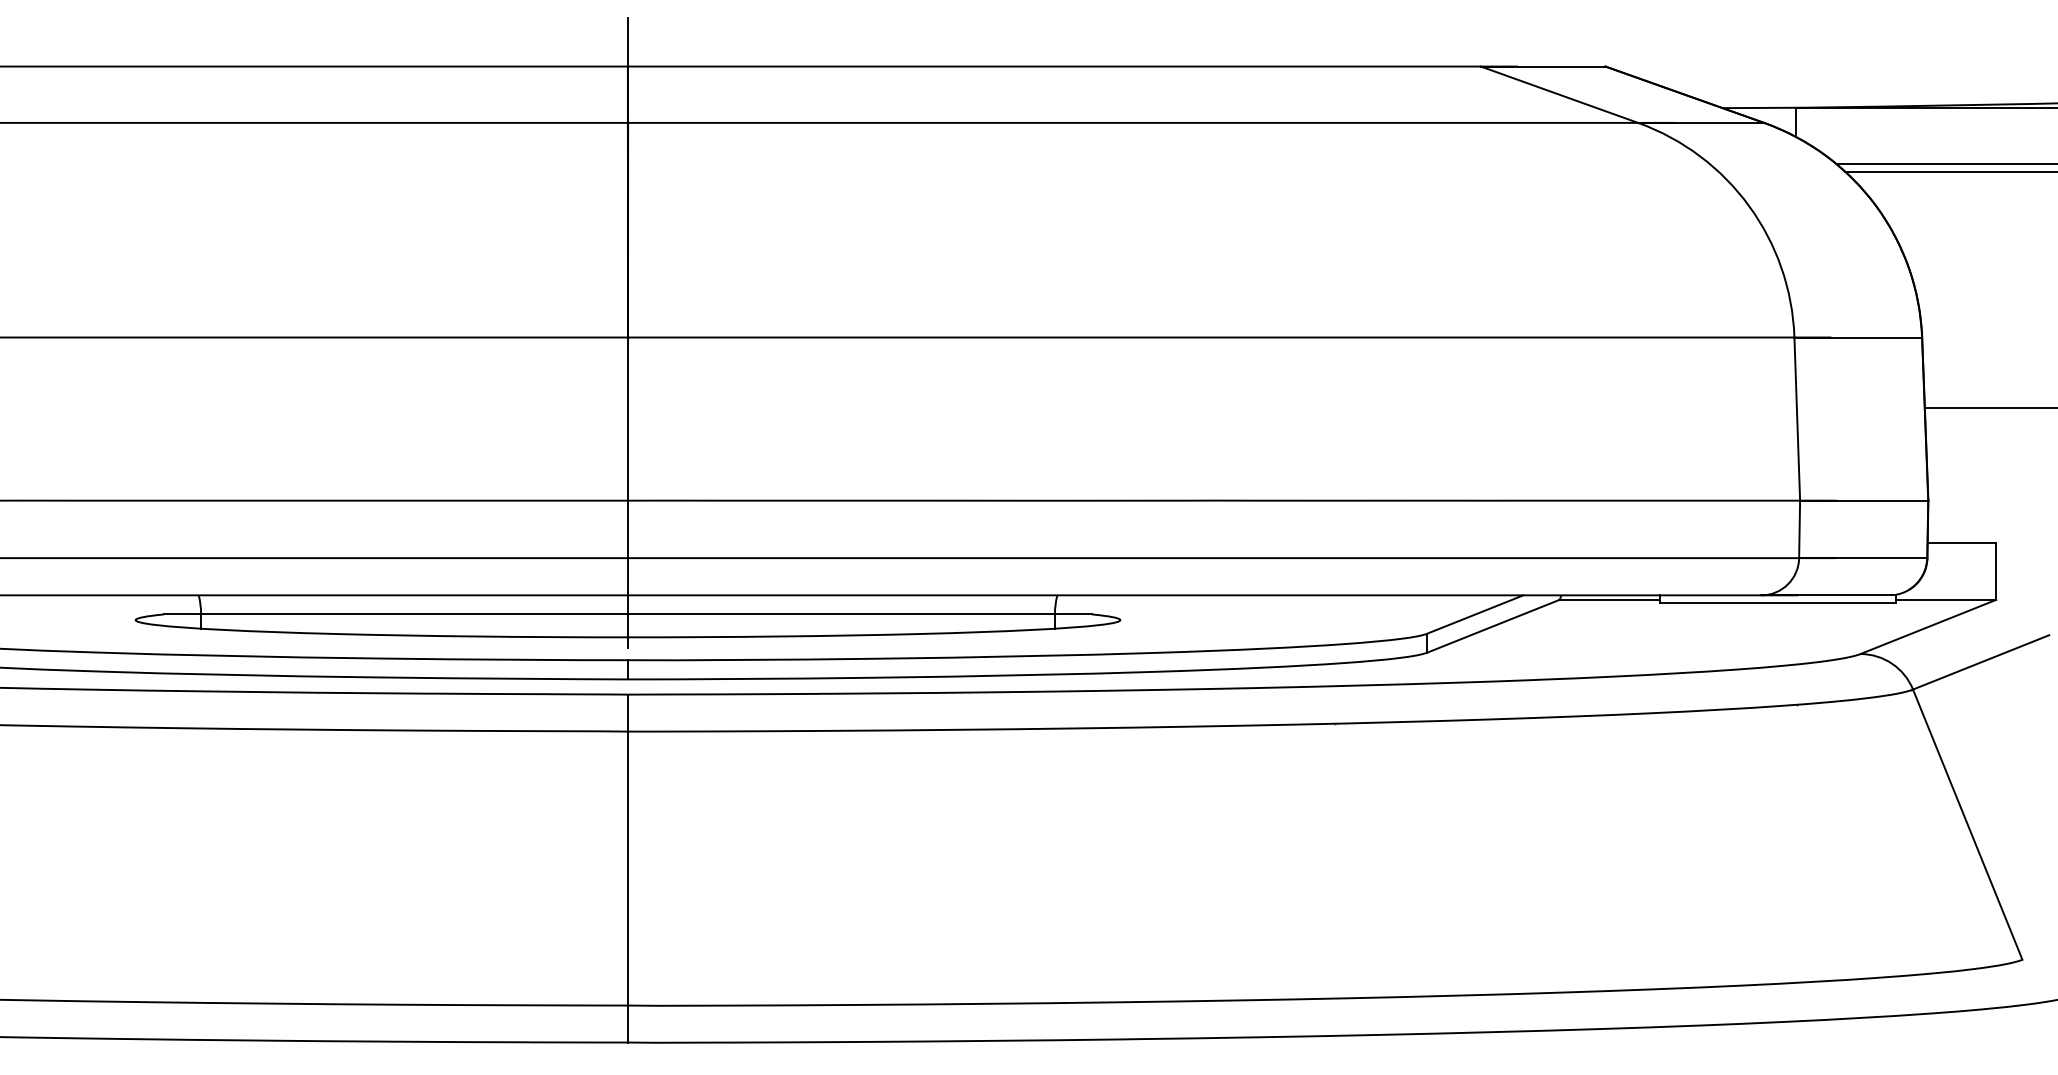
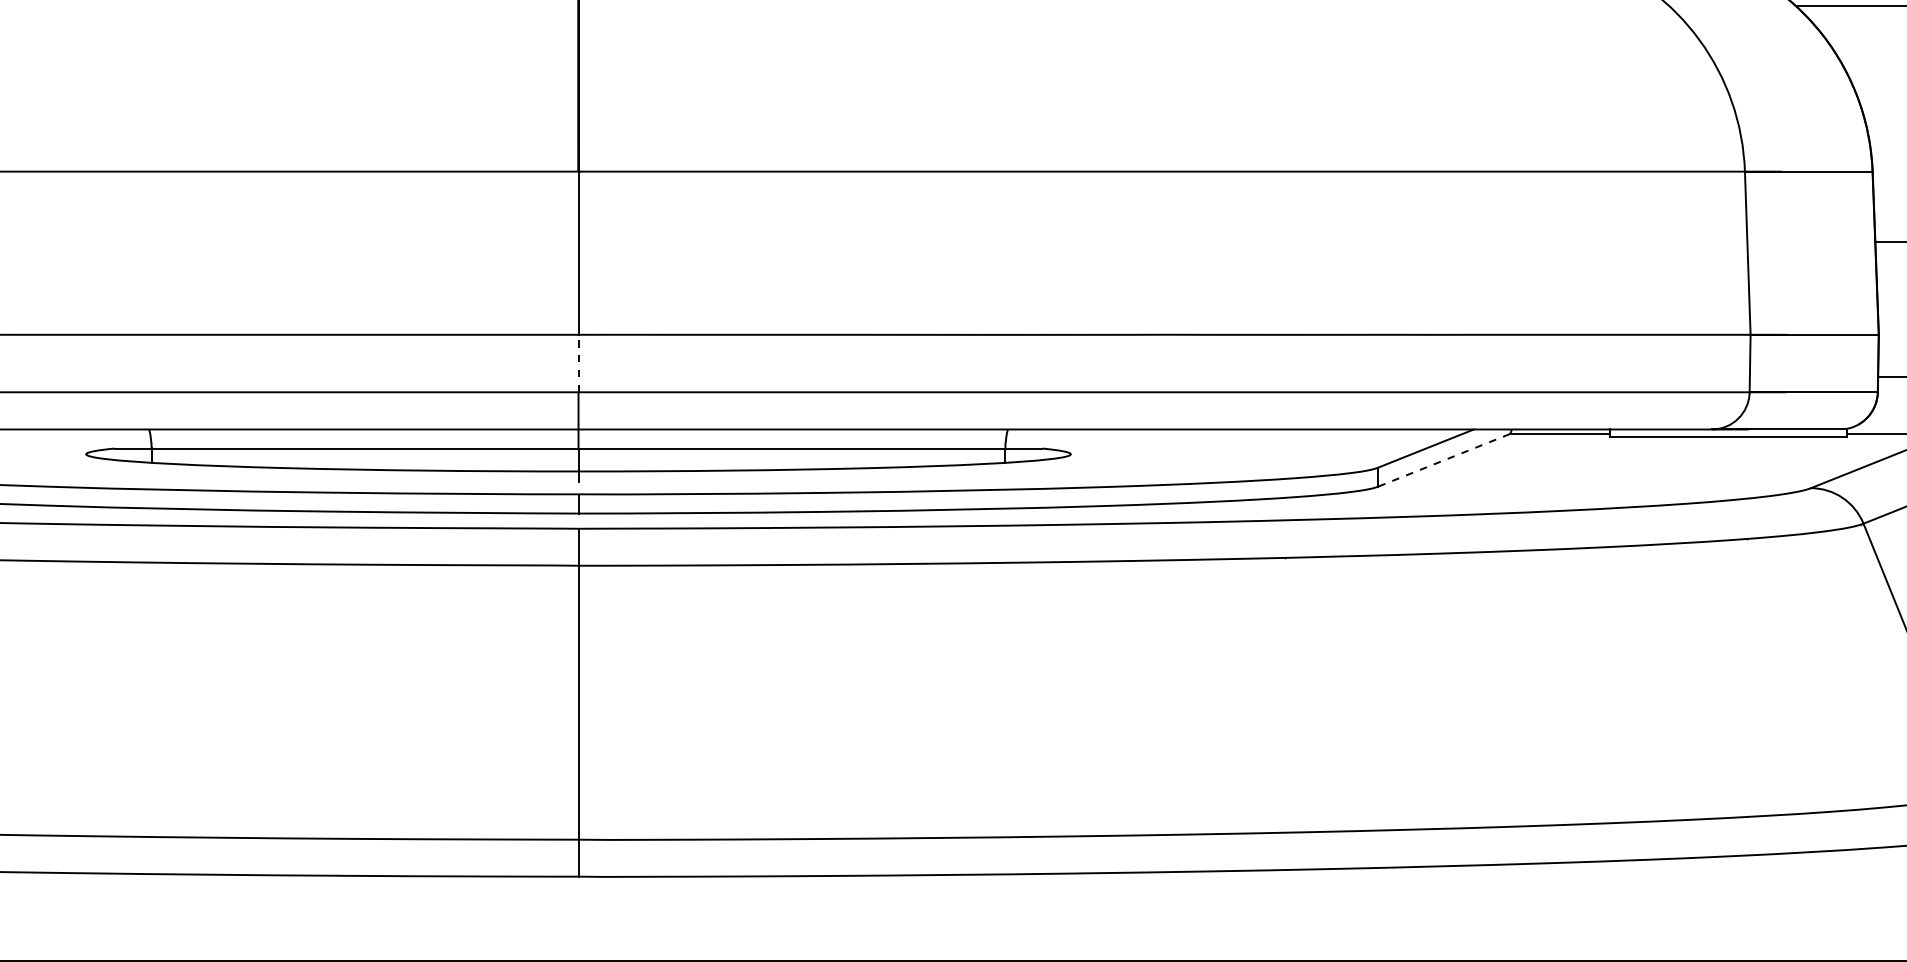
line: (628, 529) -> (579, 363), solid -> dashed
line: (1492, 626) -> (1443, 460), solid -> dashed

